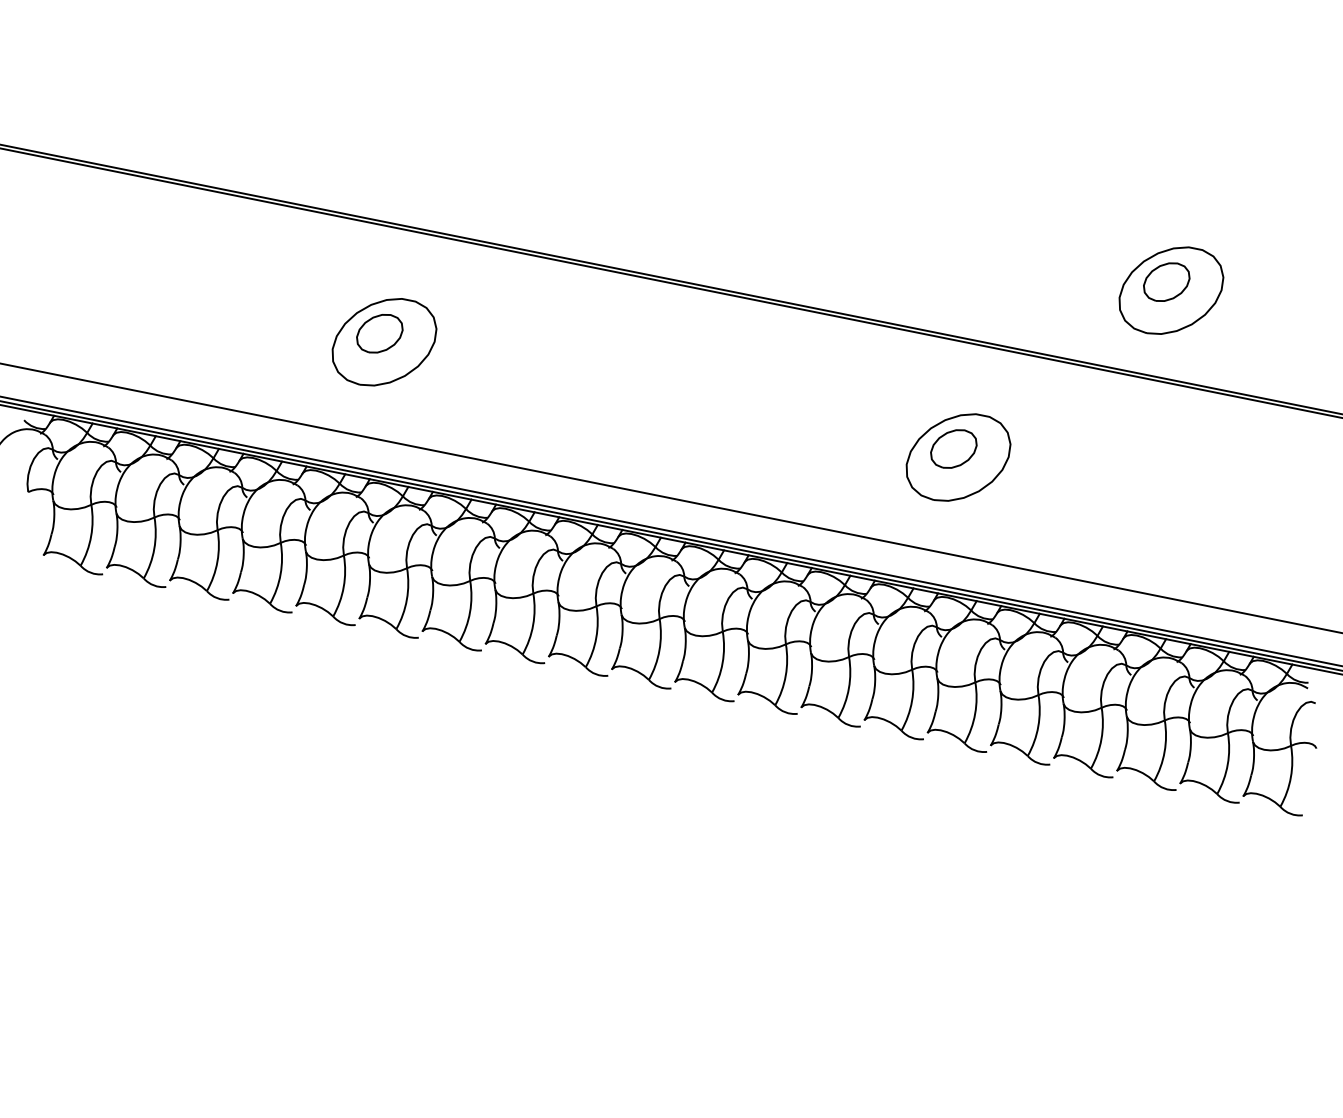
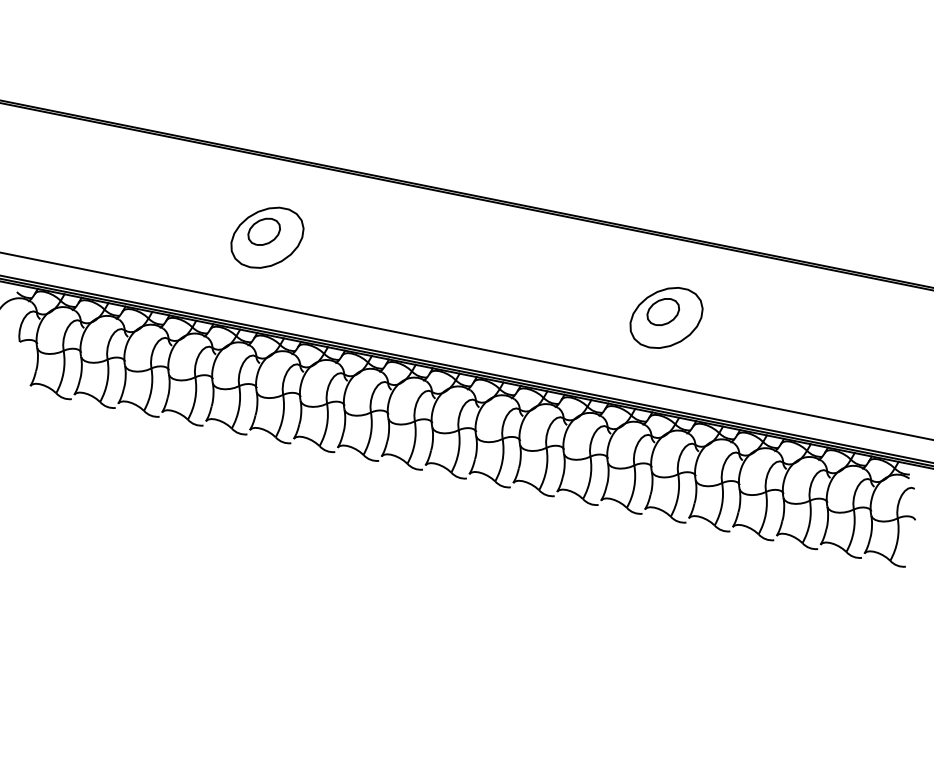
part: (1171, 290) -> (814, 201), removed

